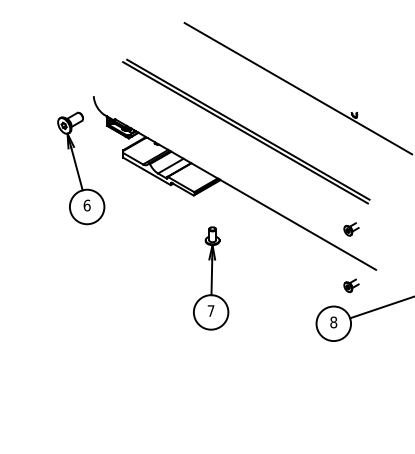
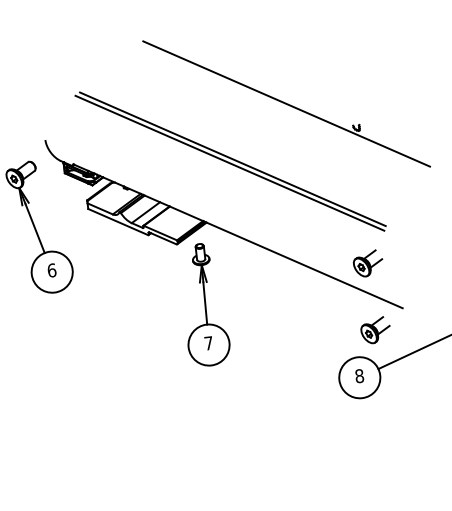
part: (351, 229) -> (368, 263), size x1.67
part: (211, 278) -> (204, 304), moved
part: (351, 285) -> (375, 330), size x1.67

